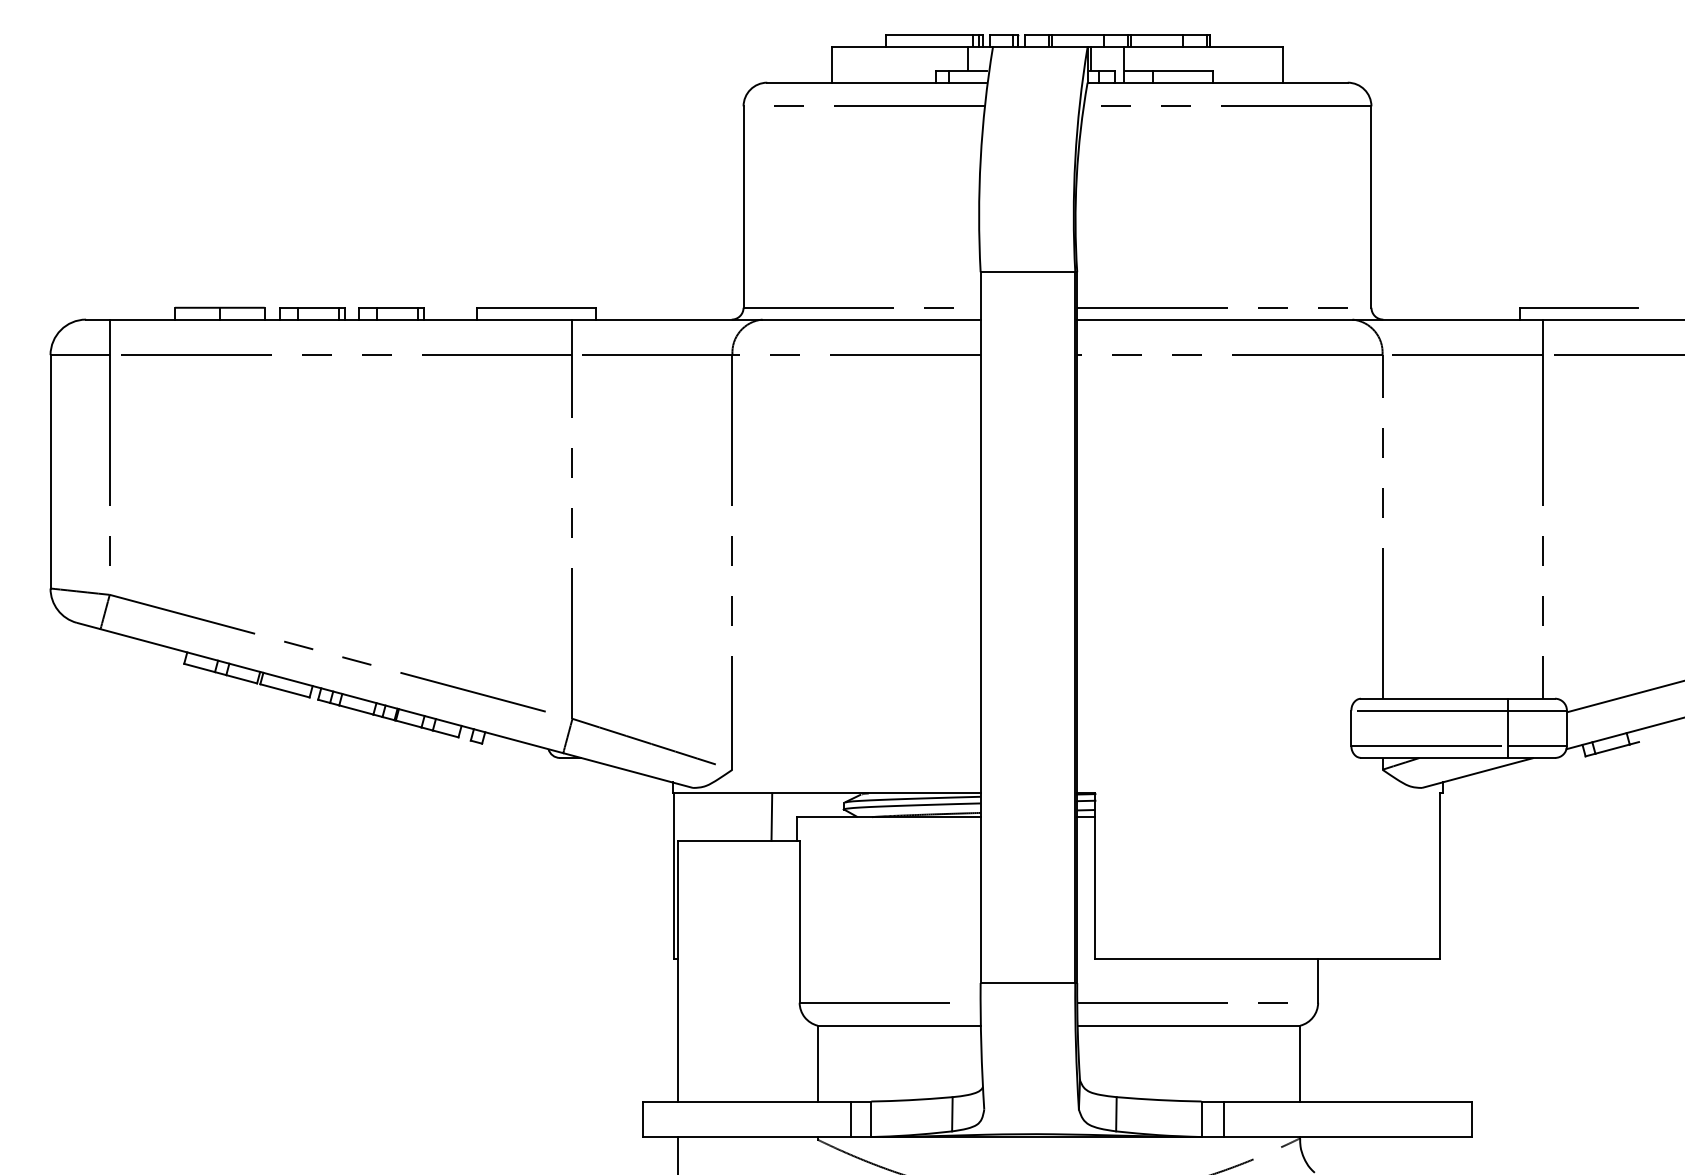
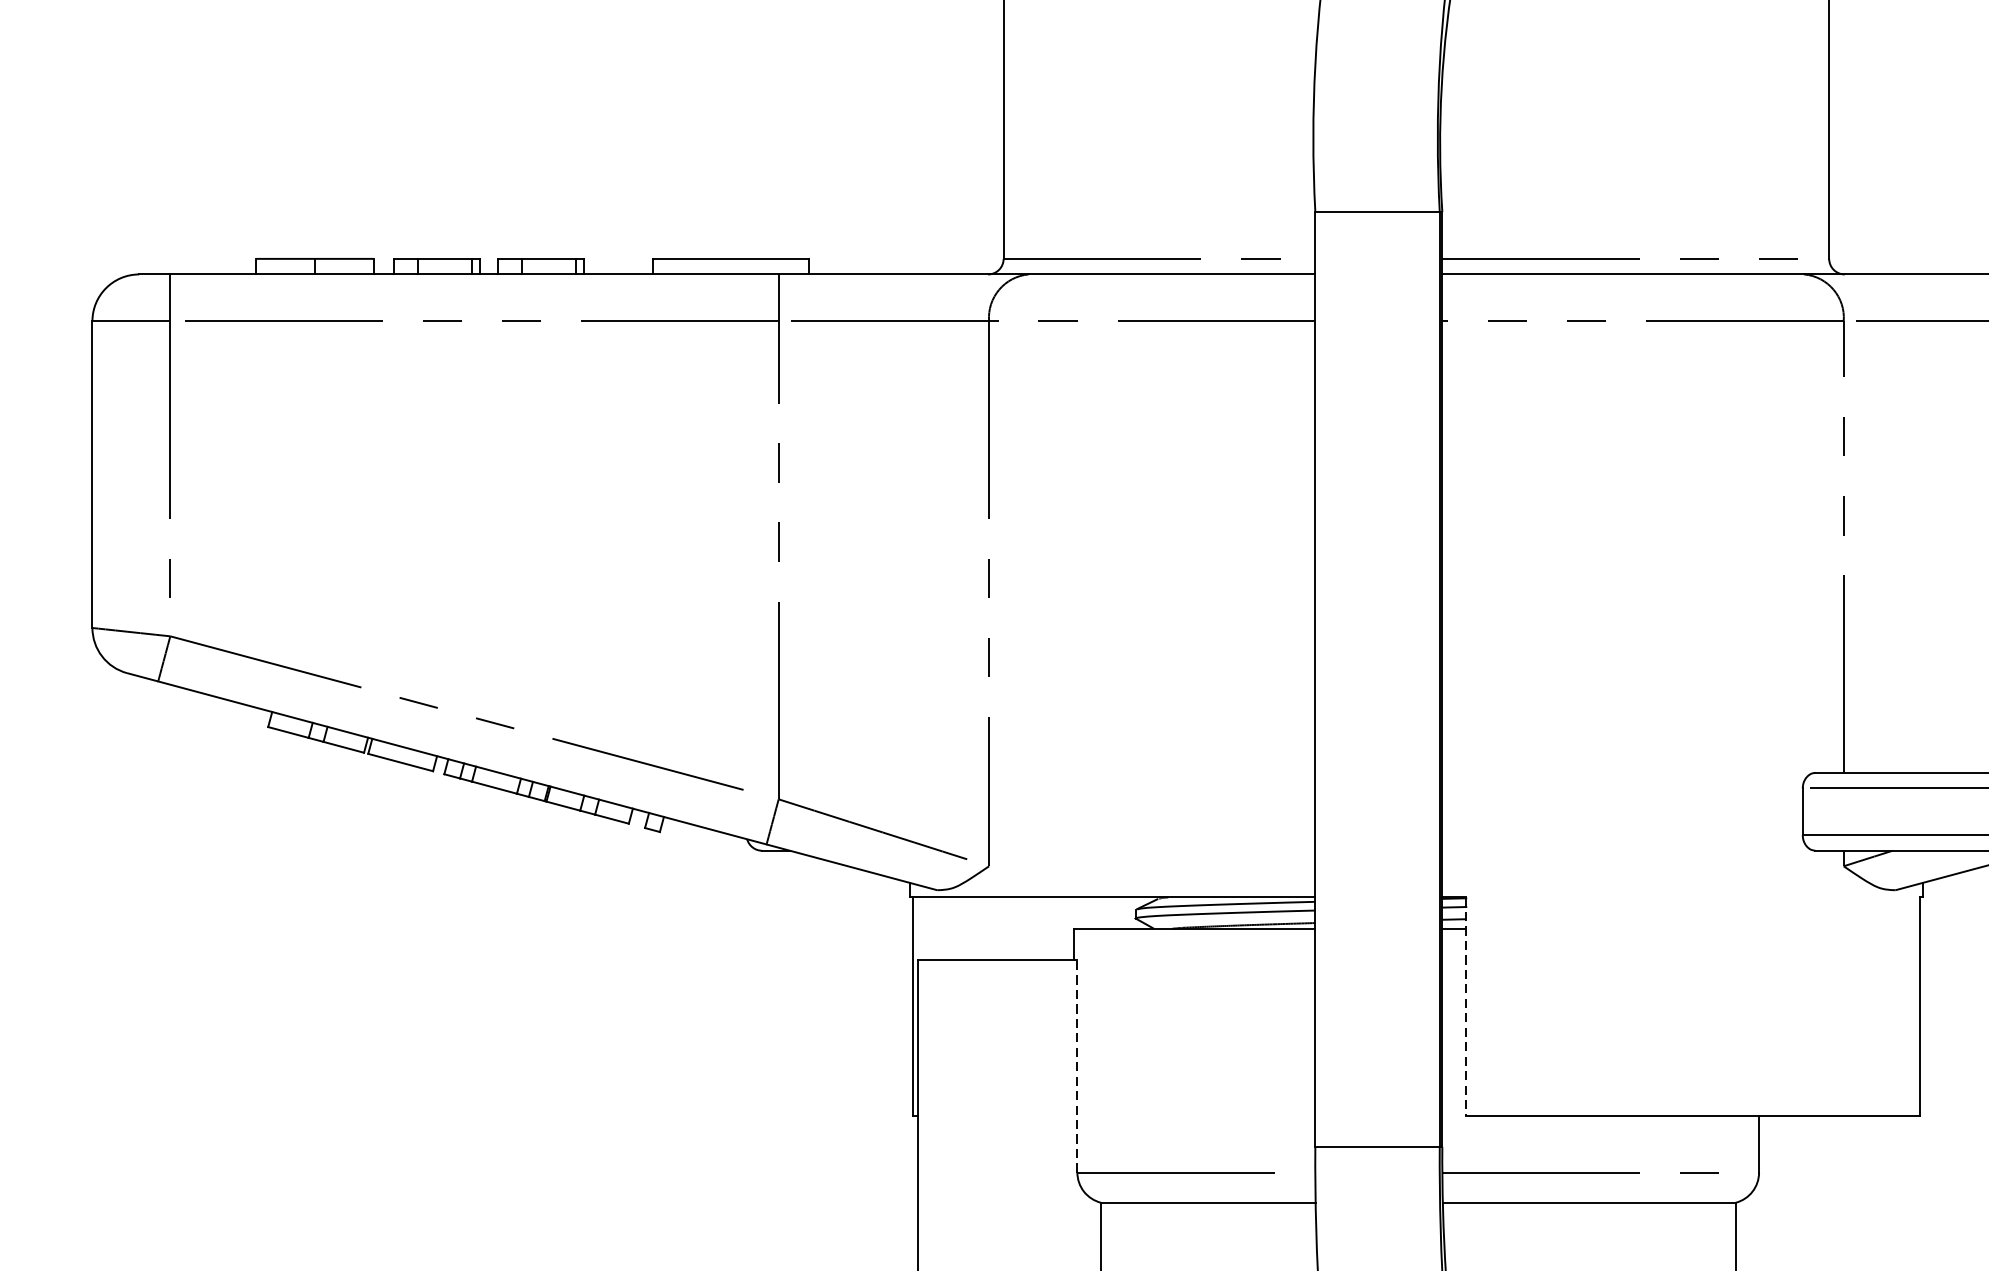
line: (771, 816) -> (1040, 927), removed
line: (1095, 876) -> (1466, 1006), solid -> dashed
line: (799, 921) -> (1077, 1065), solid -> dashed

